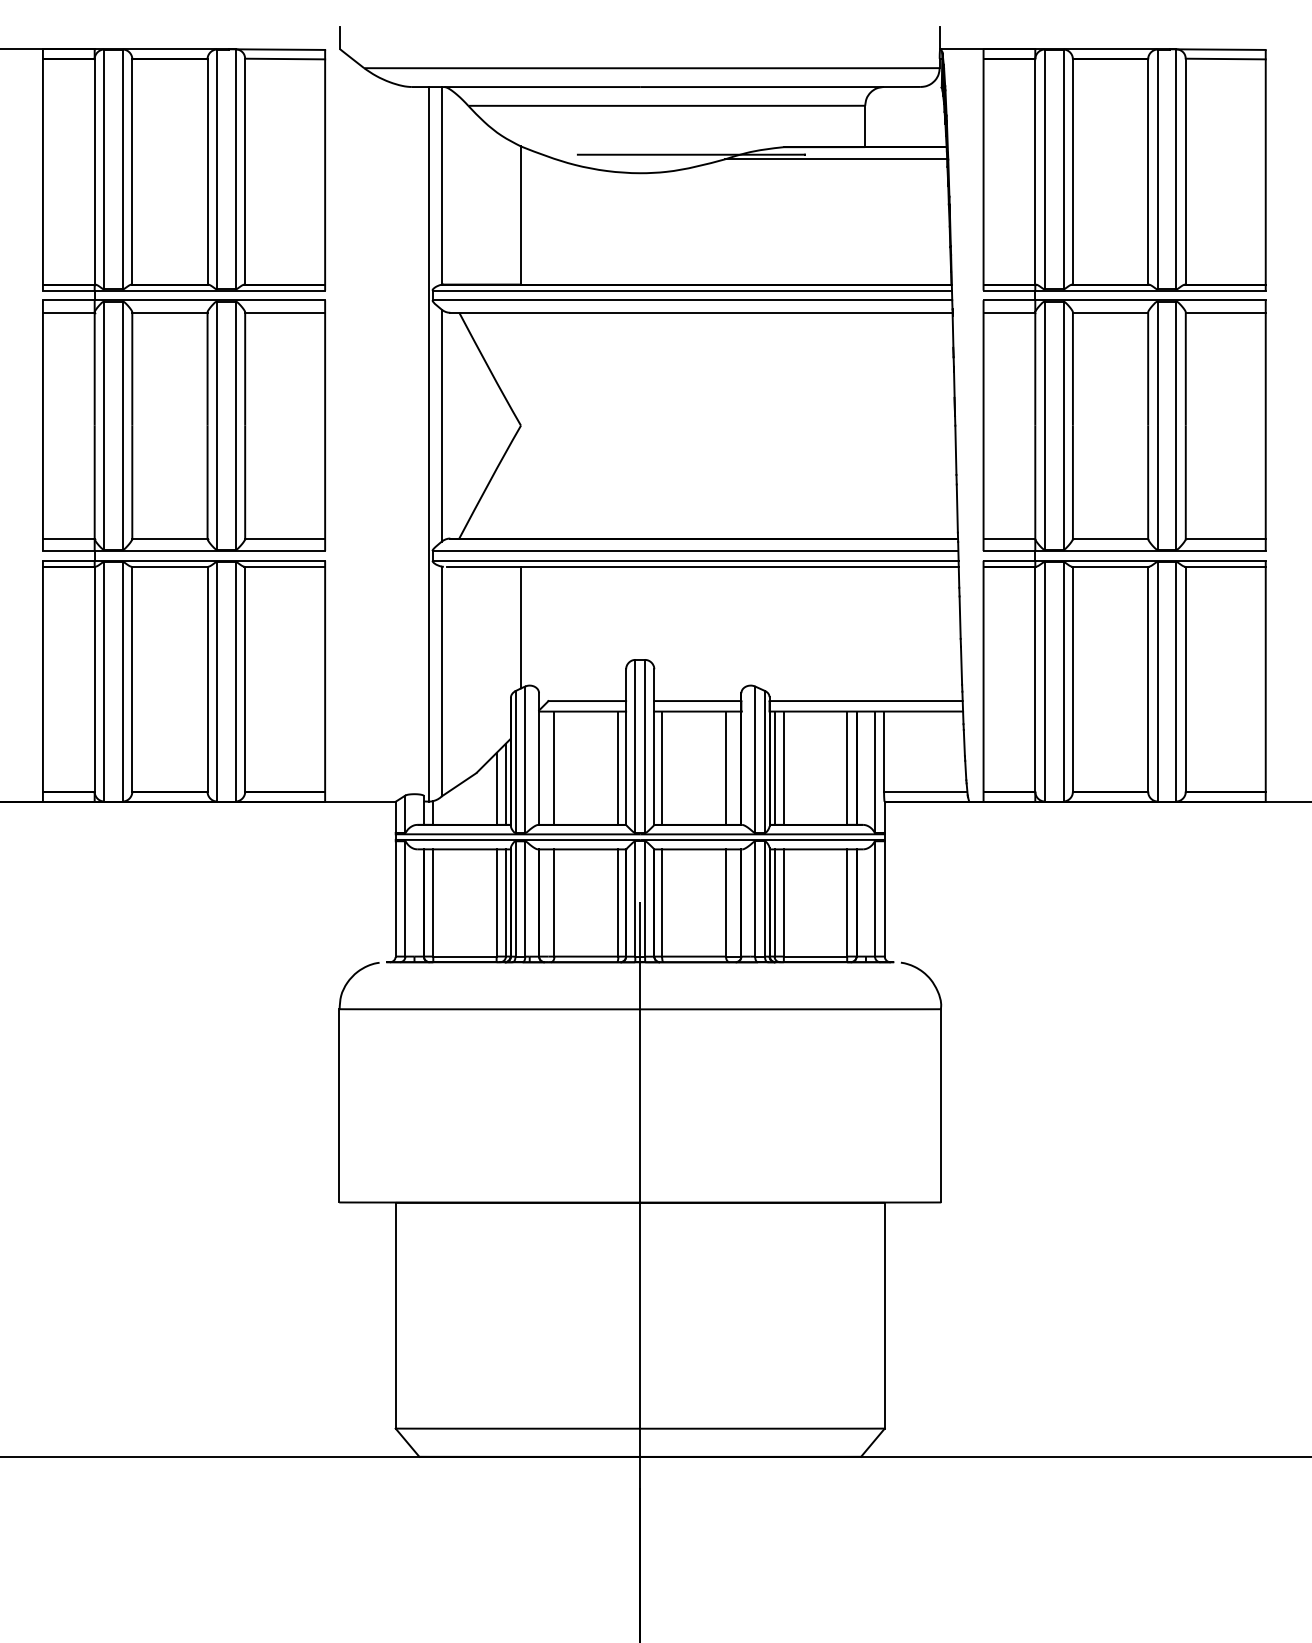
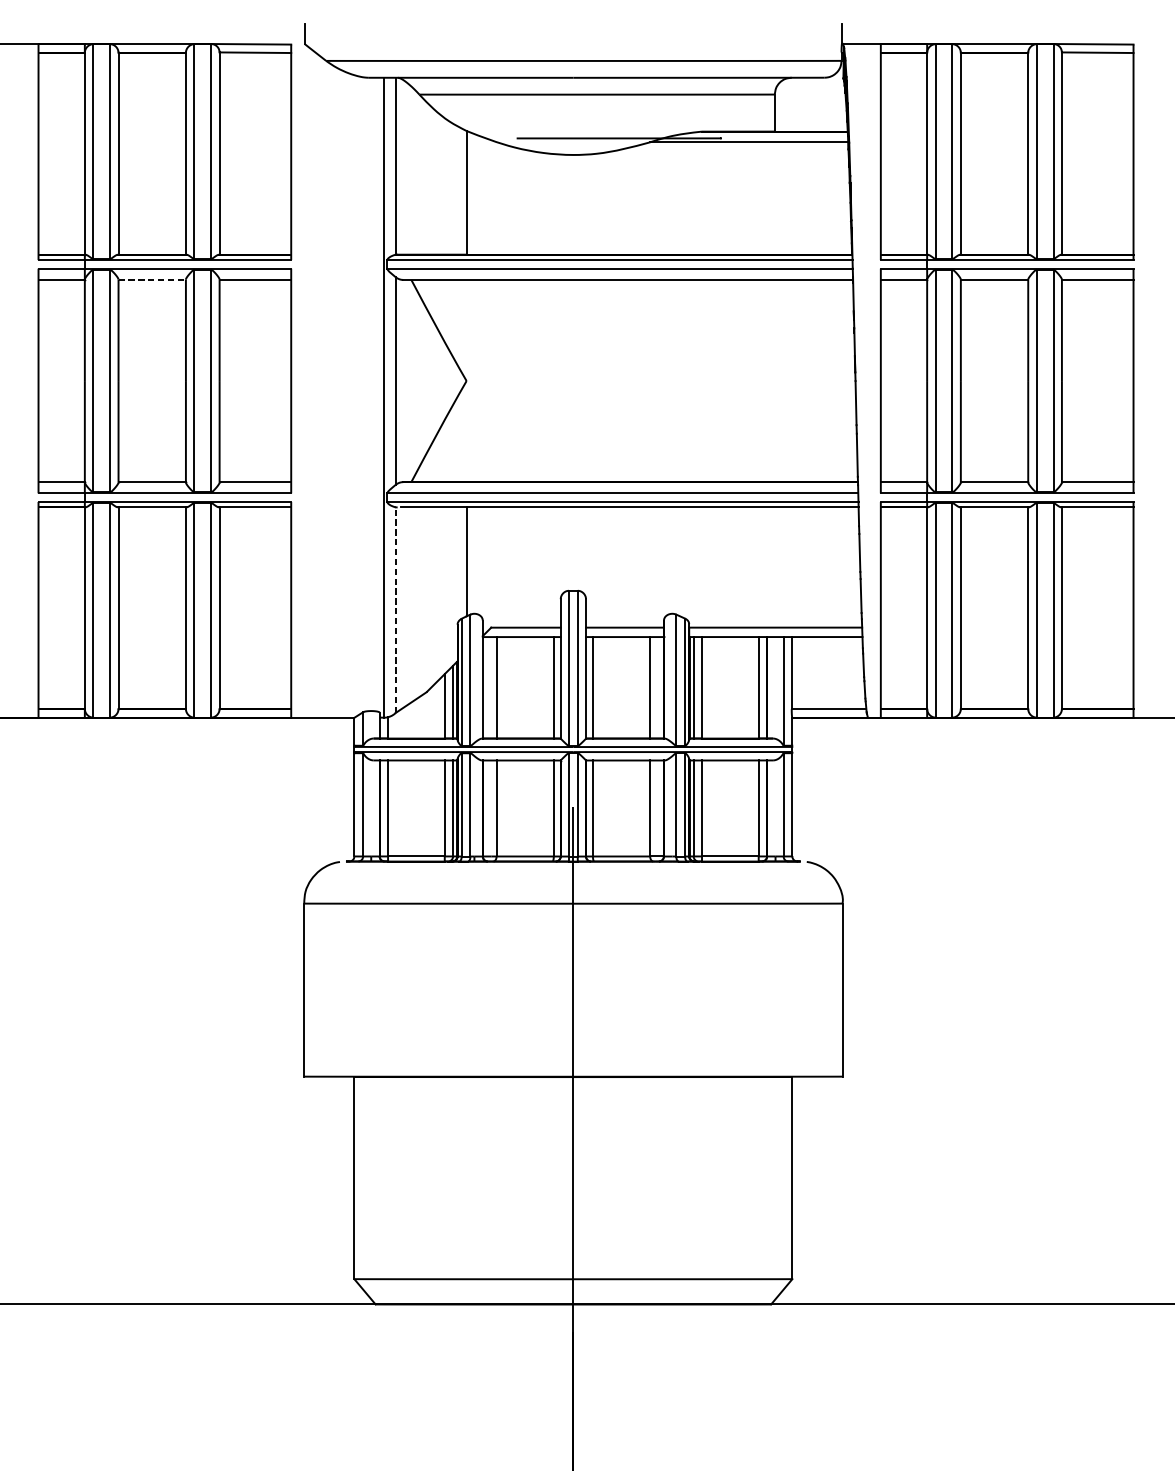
line: (169, 312) -> (151, 279), solid -> dashed
line: (441, 681) -> (395, 610), solid -> dashed

